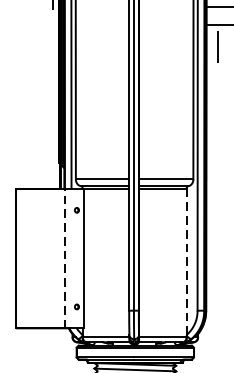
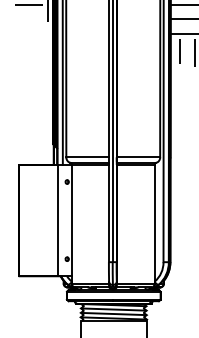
line: (64, 258) -> (57, 220), dashed -> solid
line: (186, 260) -> (154, 222), dashed -> solid

